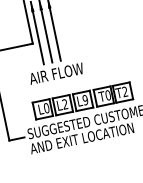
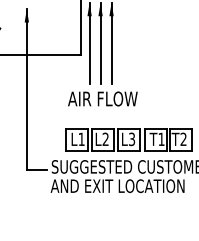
text: (108, 95) -> (161, 139), T0 -> T1
text: (84, 99) -> (131, 138), L9 -> L3
text: (46, 108) -> (81, 139), L0 -> L1

